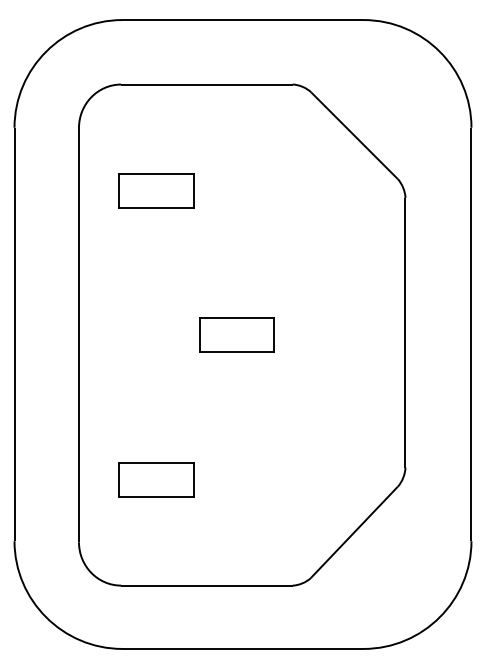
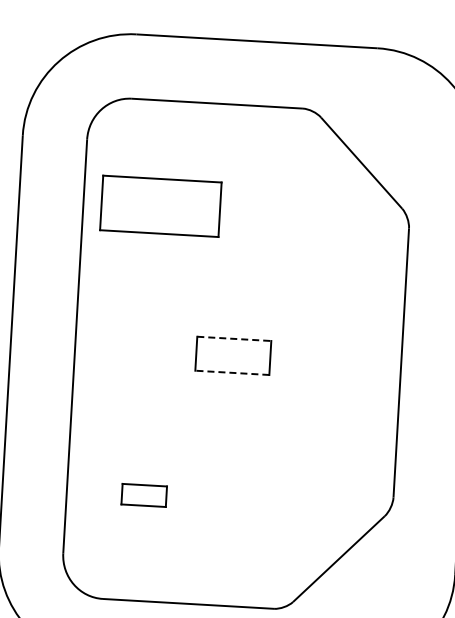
part: (156, 190) -> (160, 206), size x1.6
line: (237, 318) -> (234, 338), solid -> dashed
line: (236, 352) -> (231, 372), solid -> dashed
part: (156, 479) -> (144, 495), size x0.6

